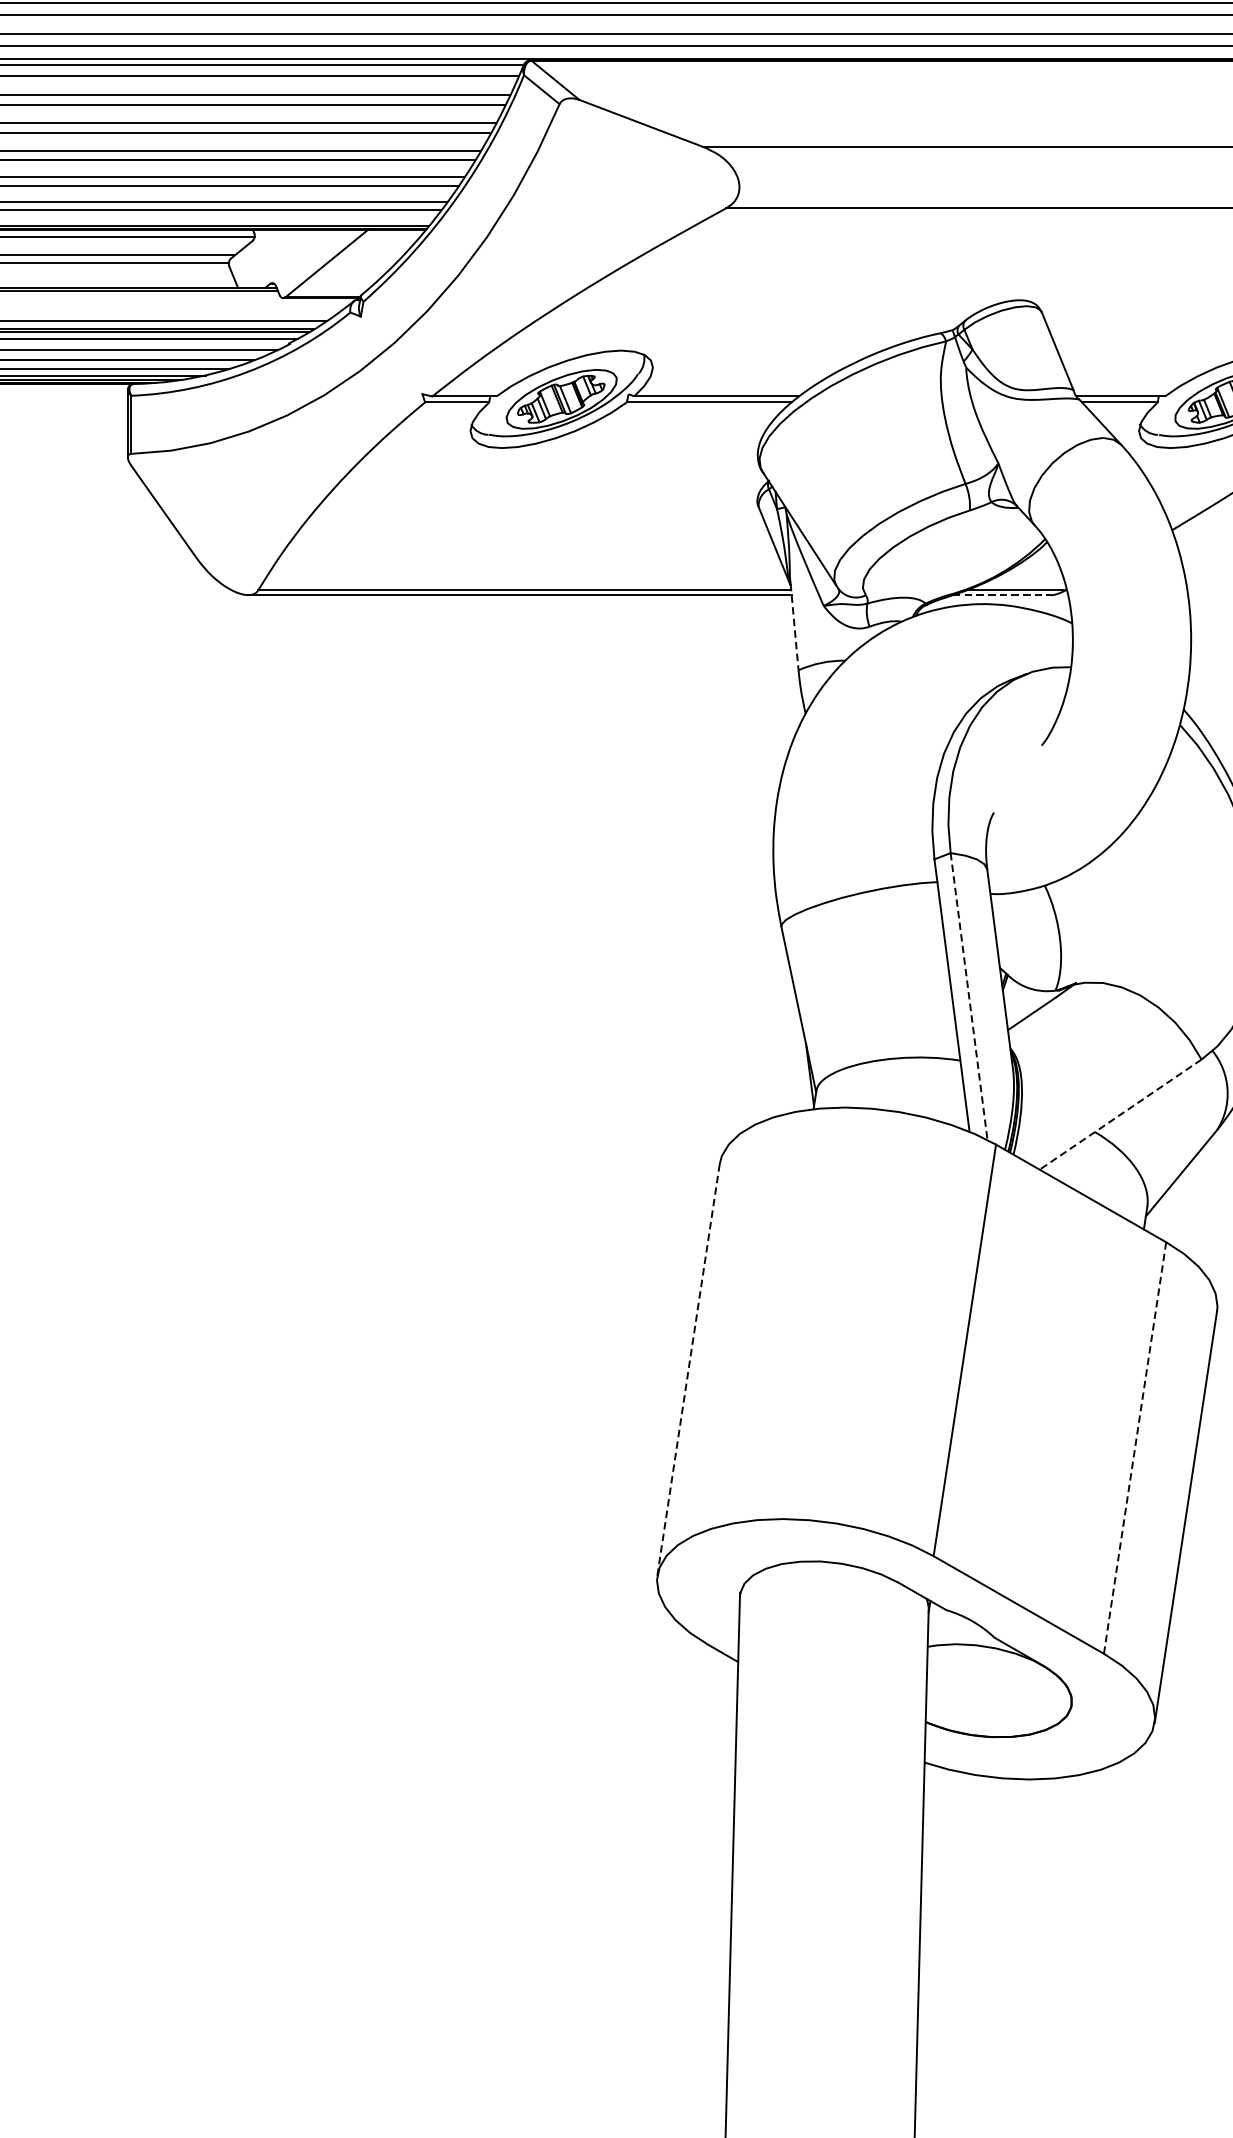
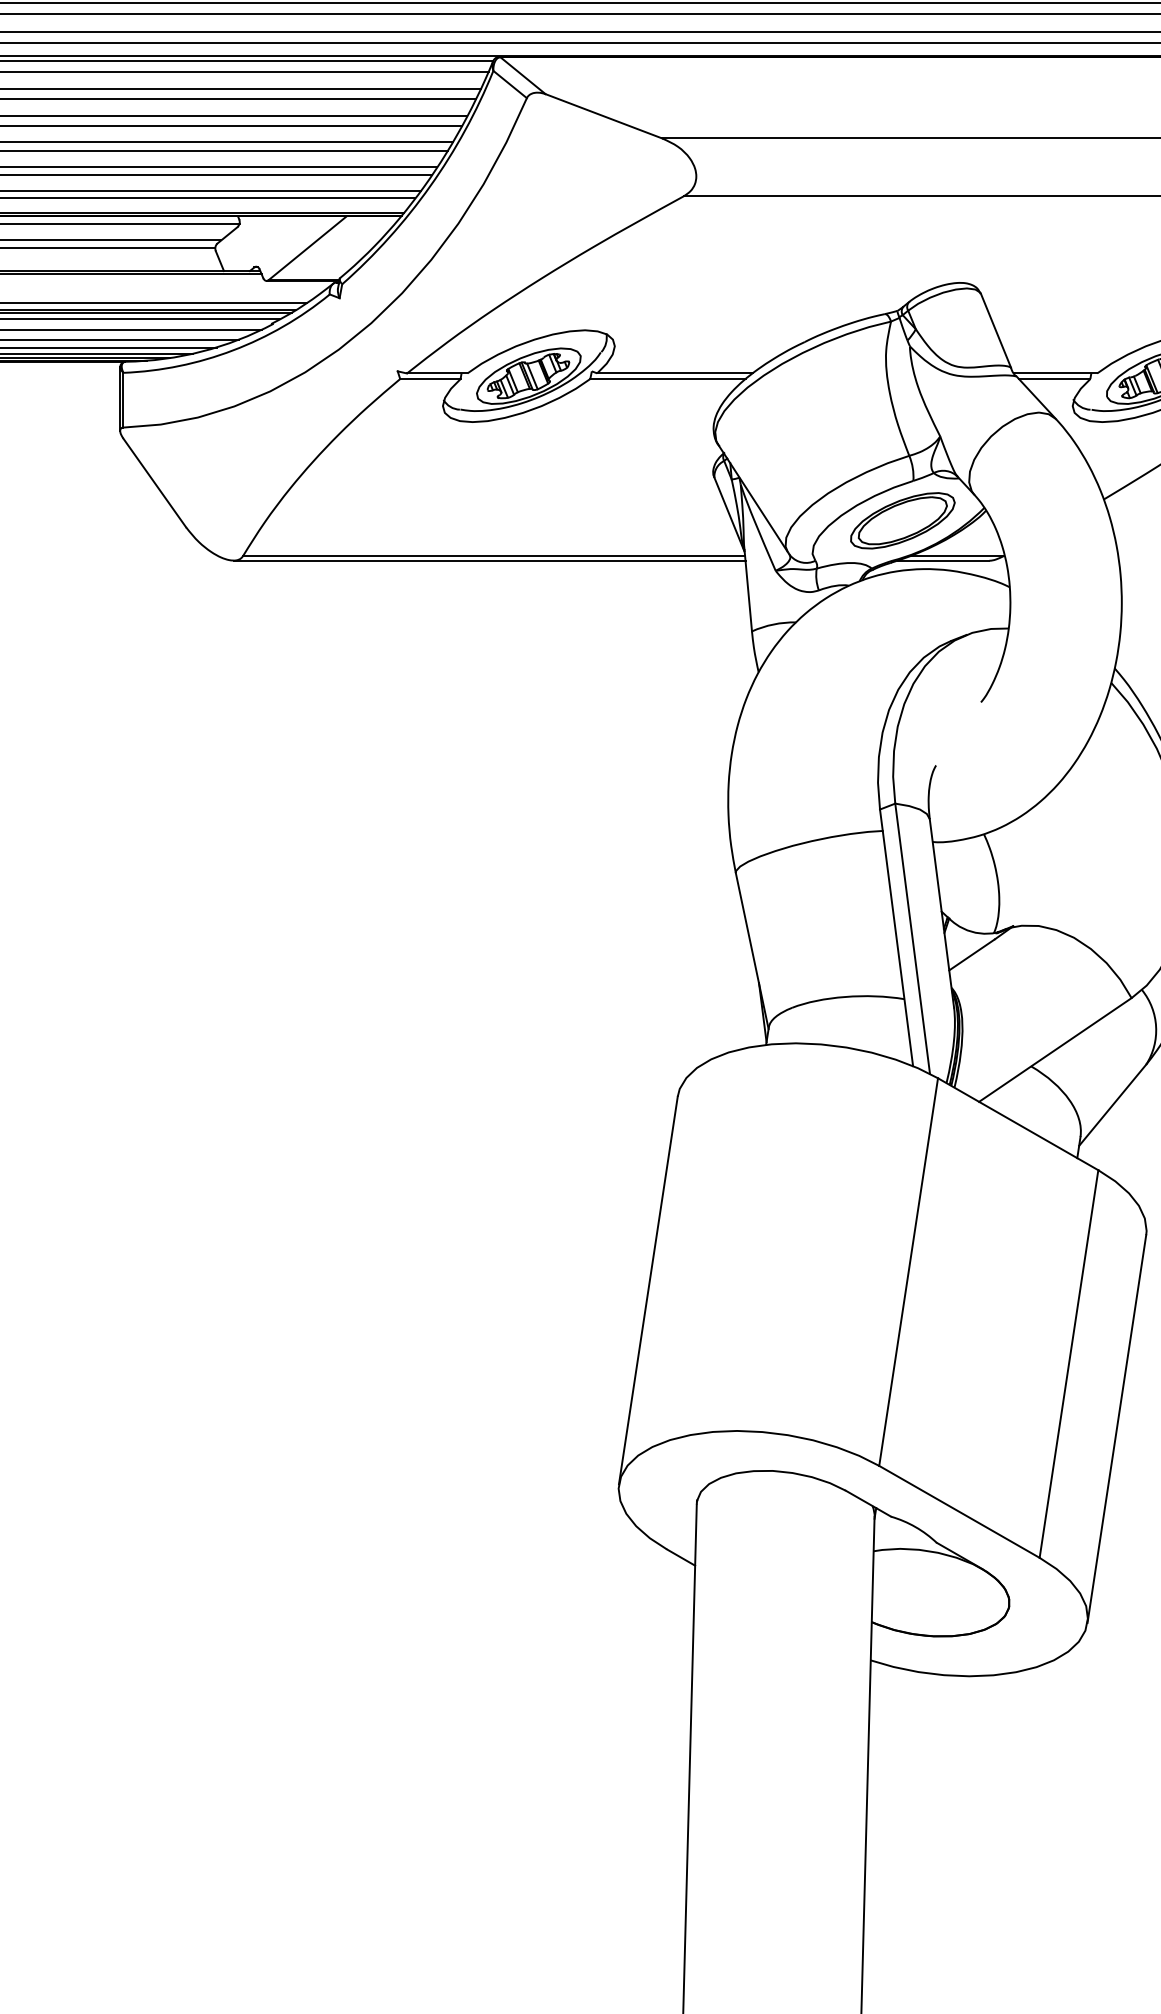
part: (958, 552) -> (902, 520), added
line: (1001, 594) -> (943, 560), dashed -> solid
line: (794, 626) -> (748, 590), dashed -> solid
line: (968, 997) -> (912, 939), dashed -> solid
line: (1119, 1115) -> (1054, 1050), dashed -> solid
line: (688, 1371) -> (648, 1291), dashed -> solid
line: (1134, 1448) -> (1068, 1364), dashed -> solid

